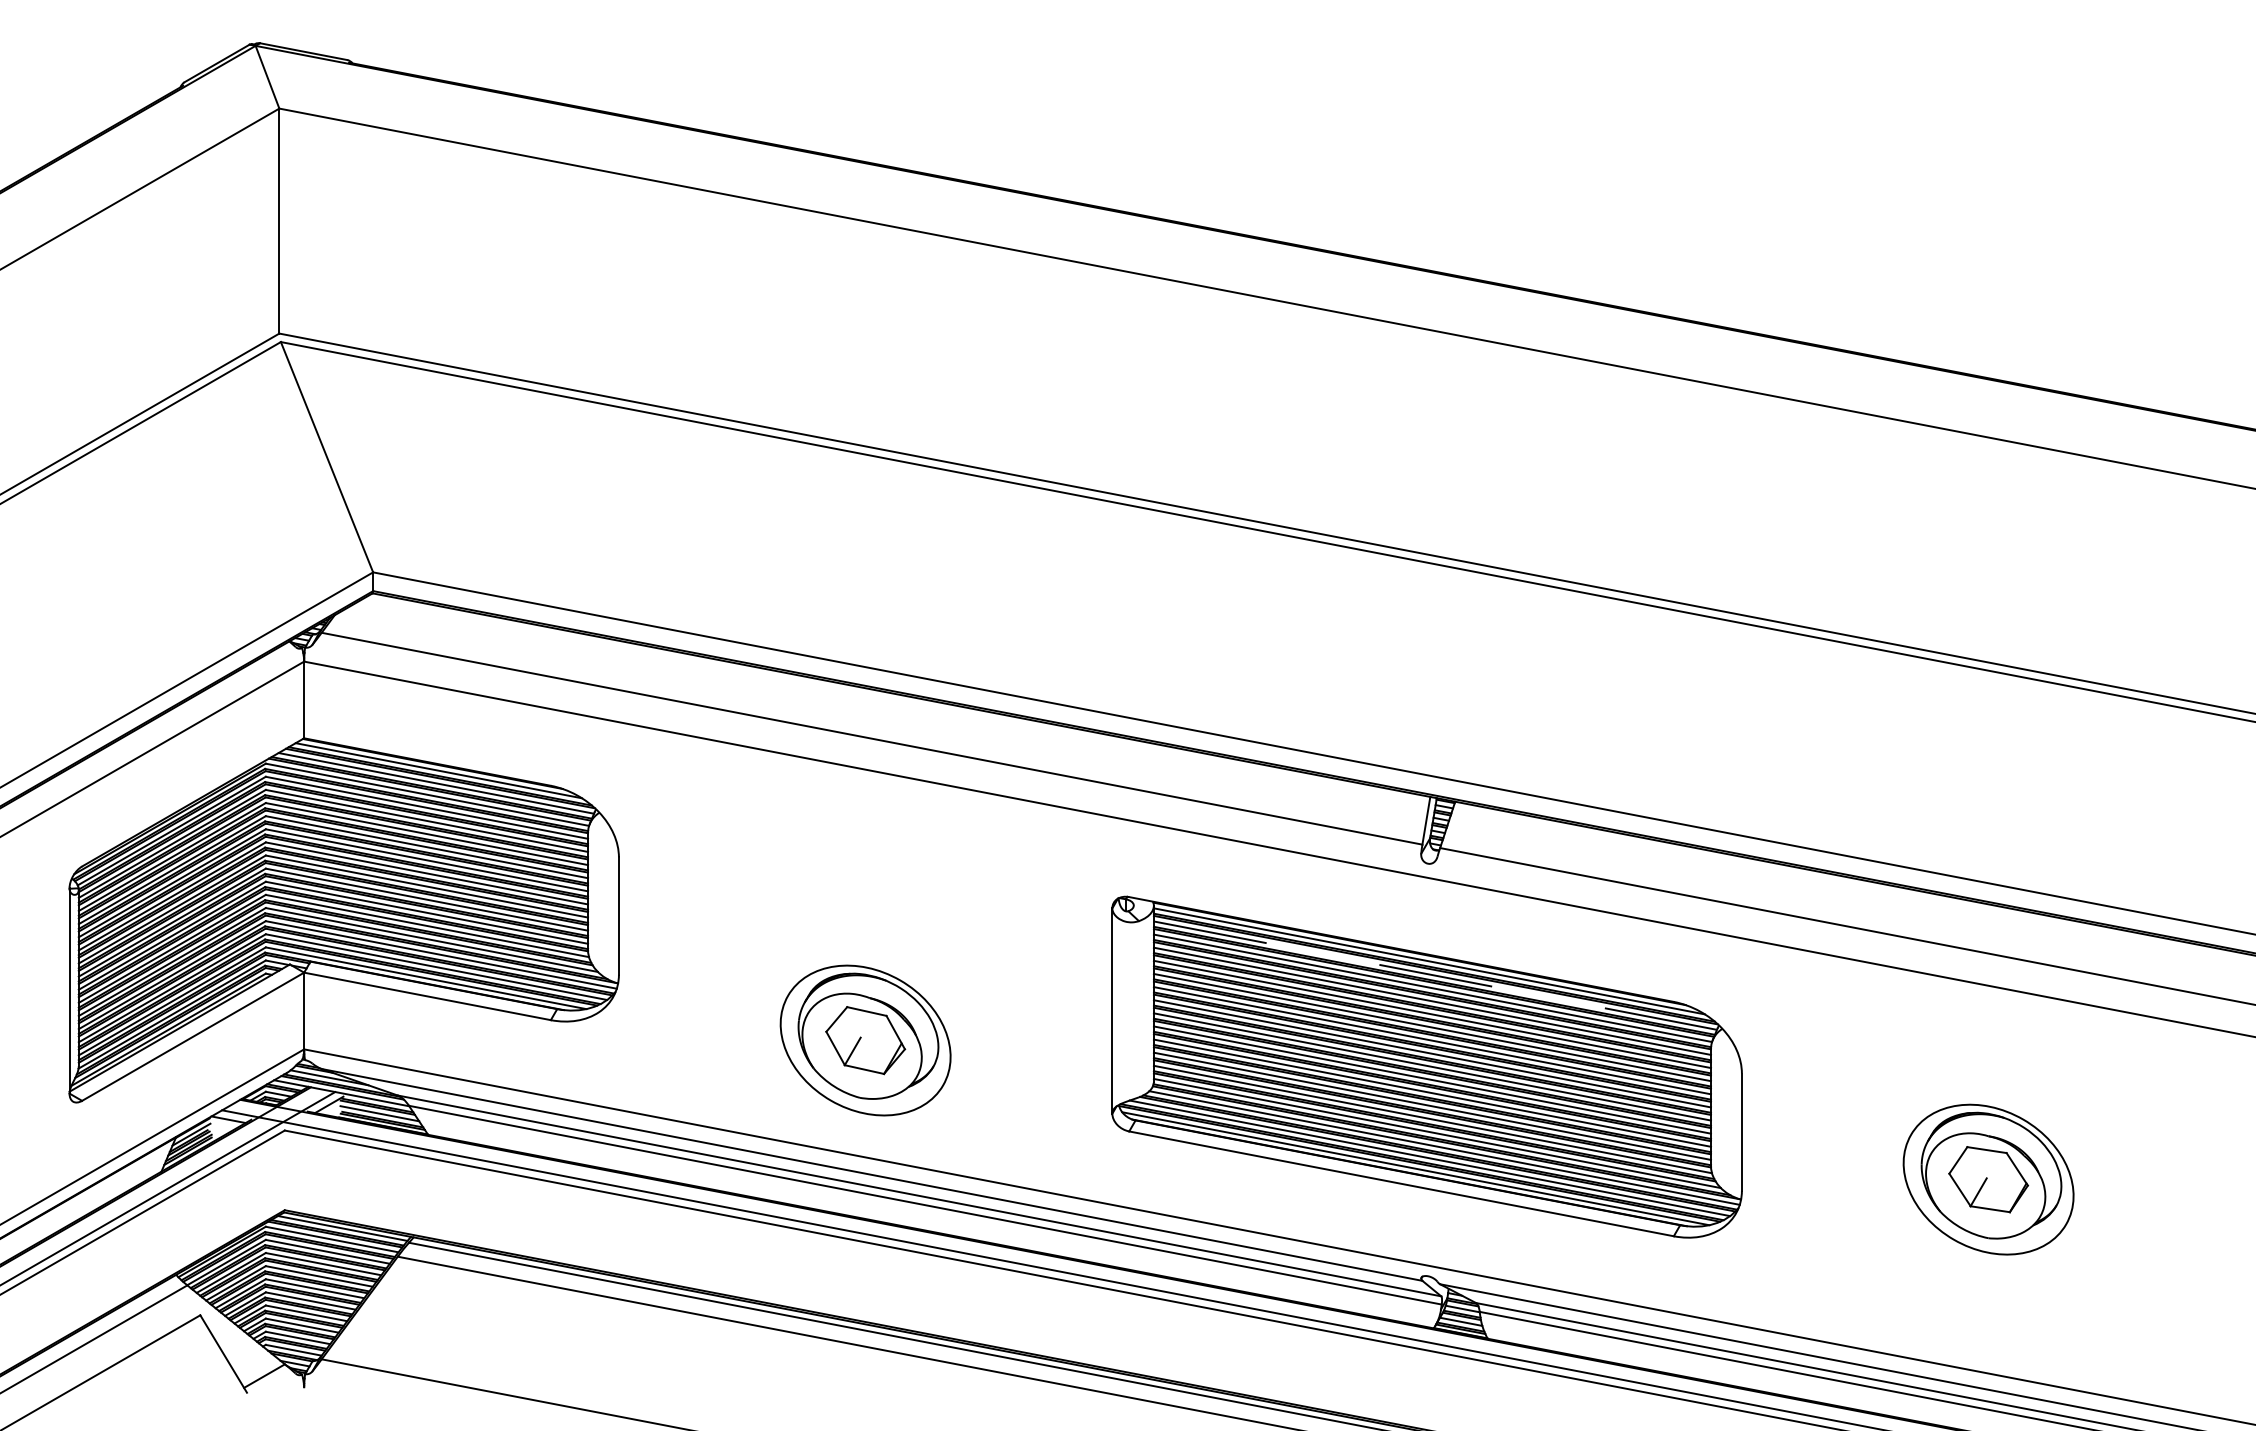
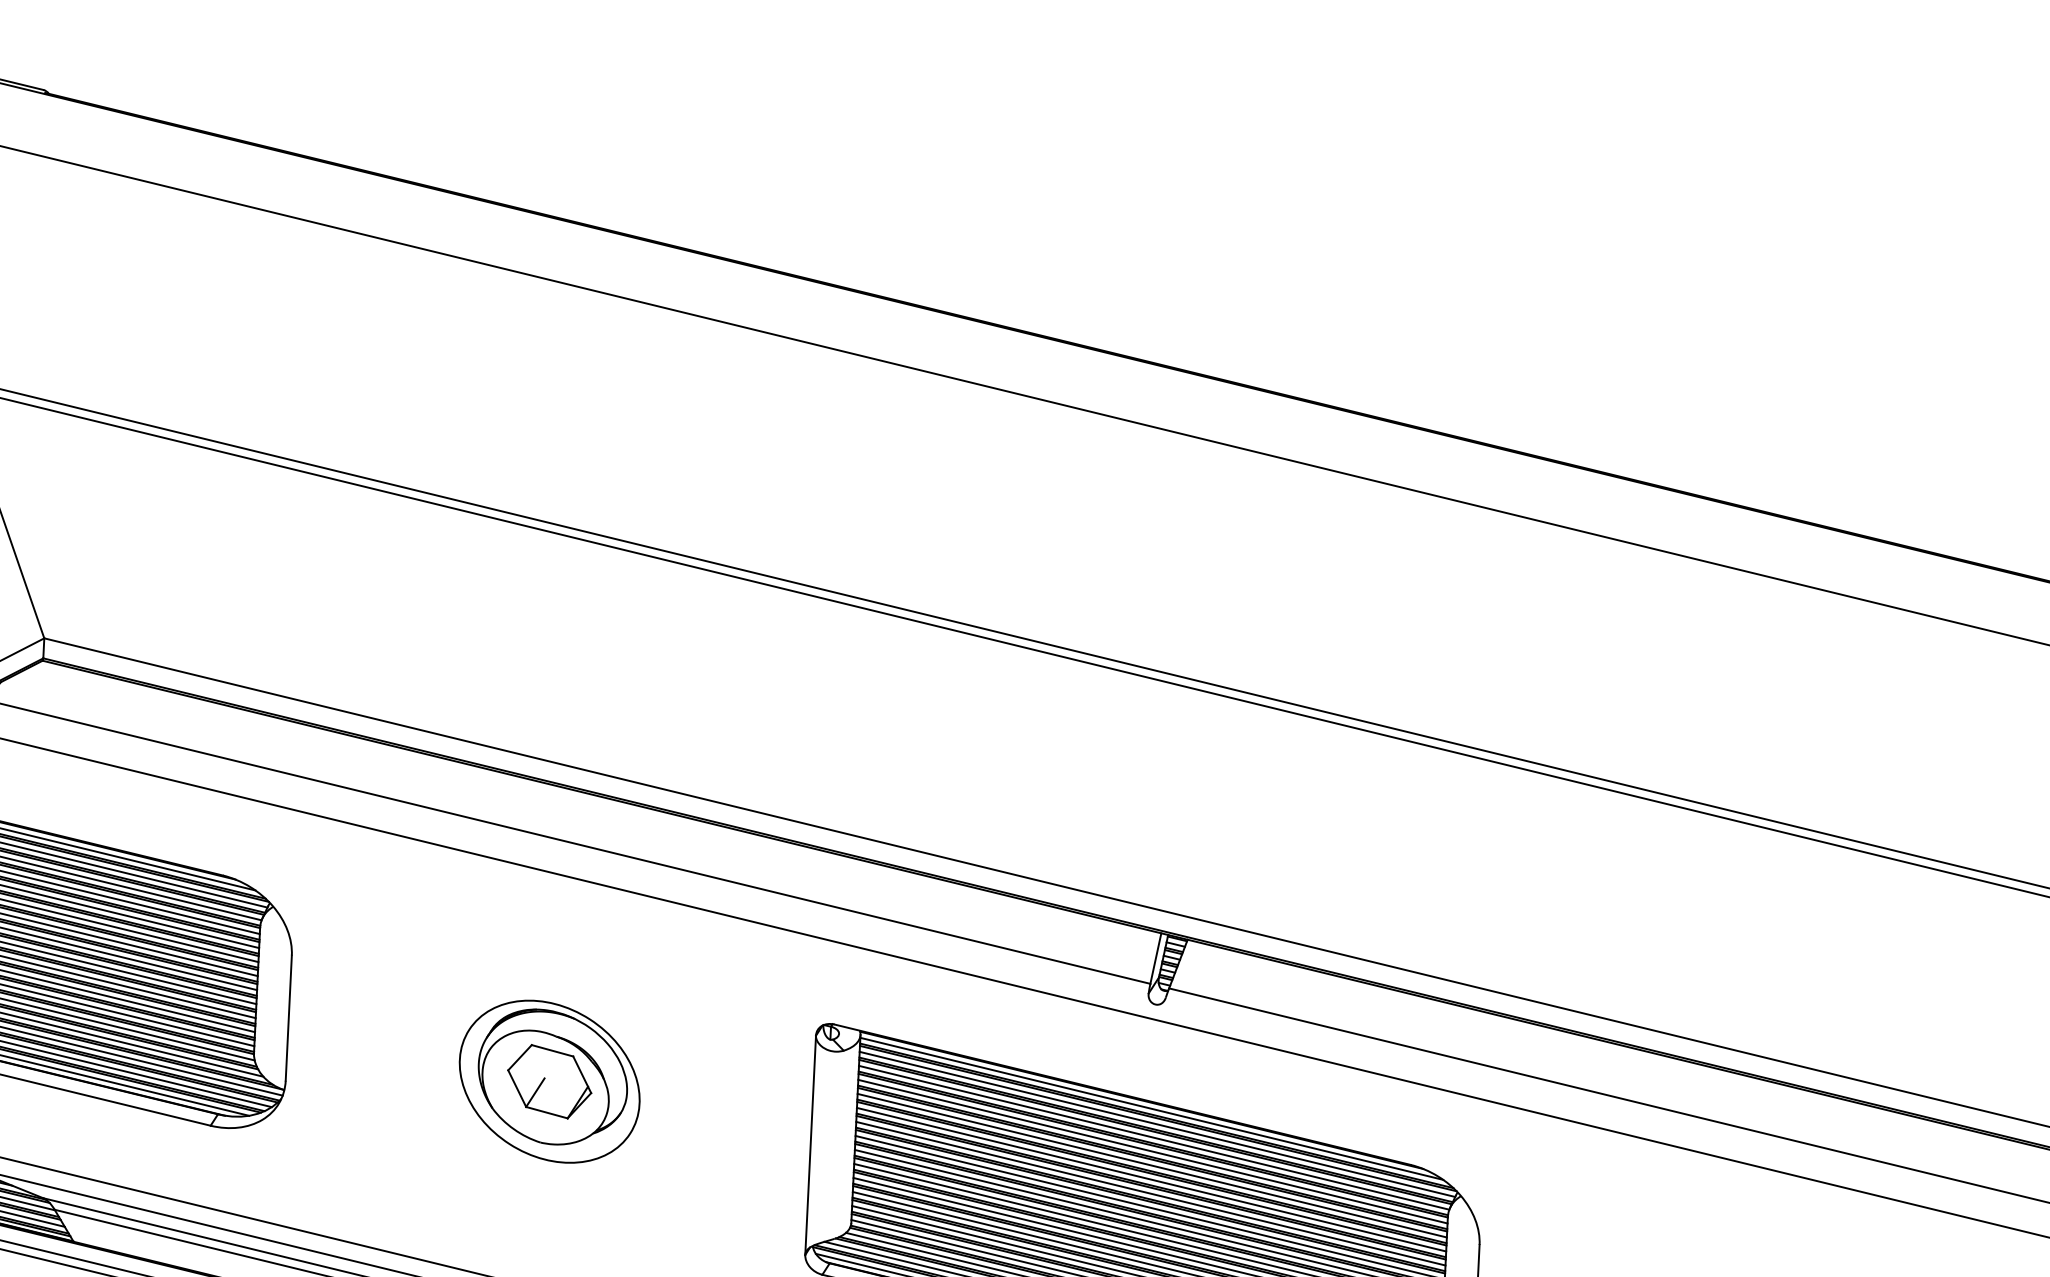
line: (1435, 975) -> (1157, 1124), dashed -> solid
part: (865, 1040) -> (549, 1081), moved

